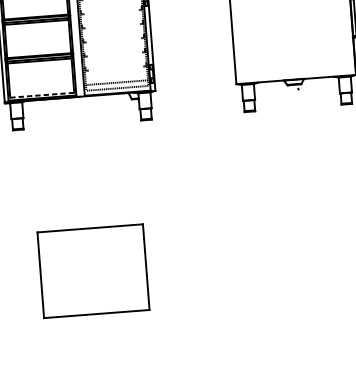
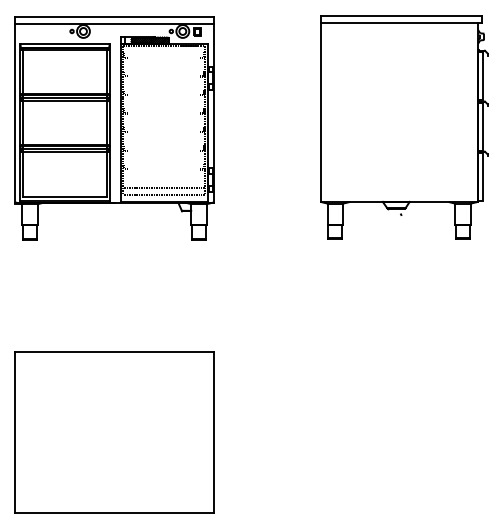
line: (42, 94) -> (65, 196), dashed -> solid
part: (93, 271) -> (114, 432), size x1.43

